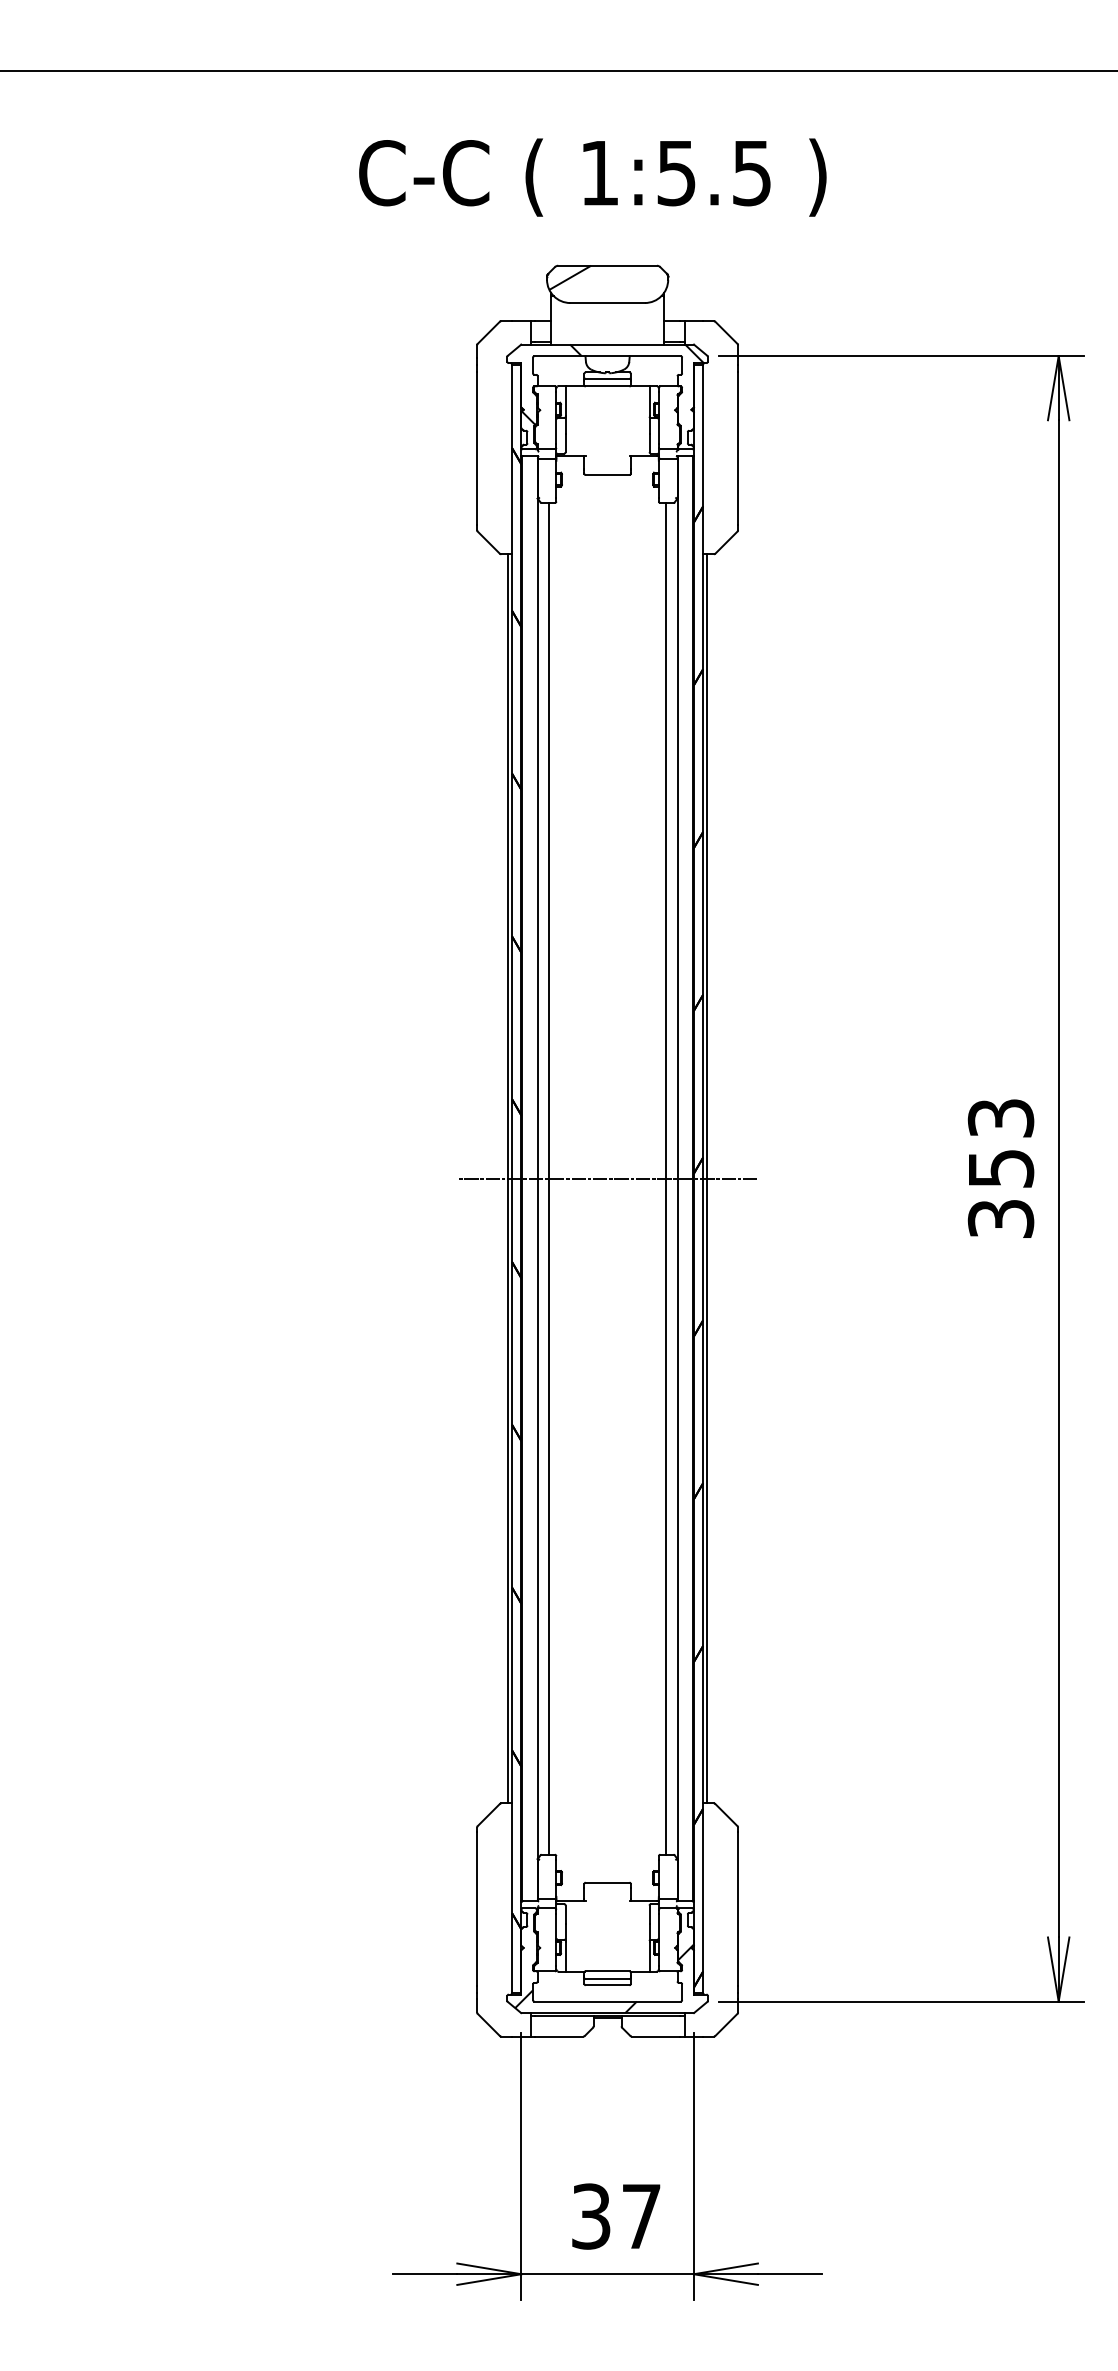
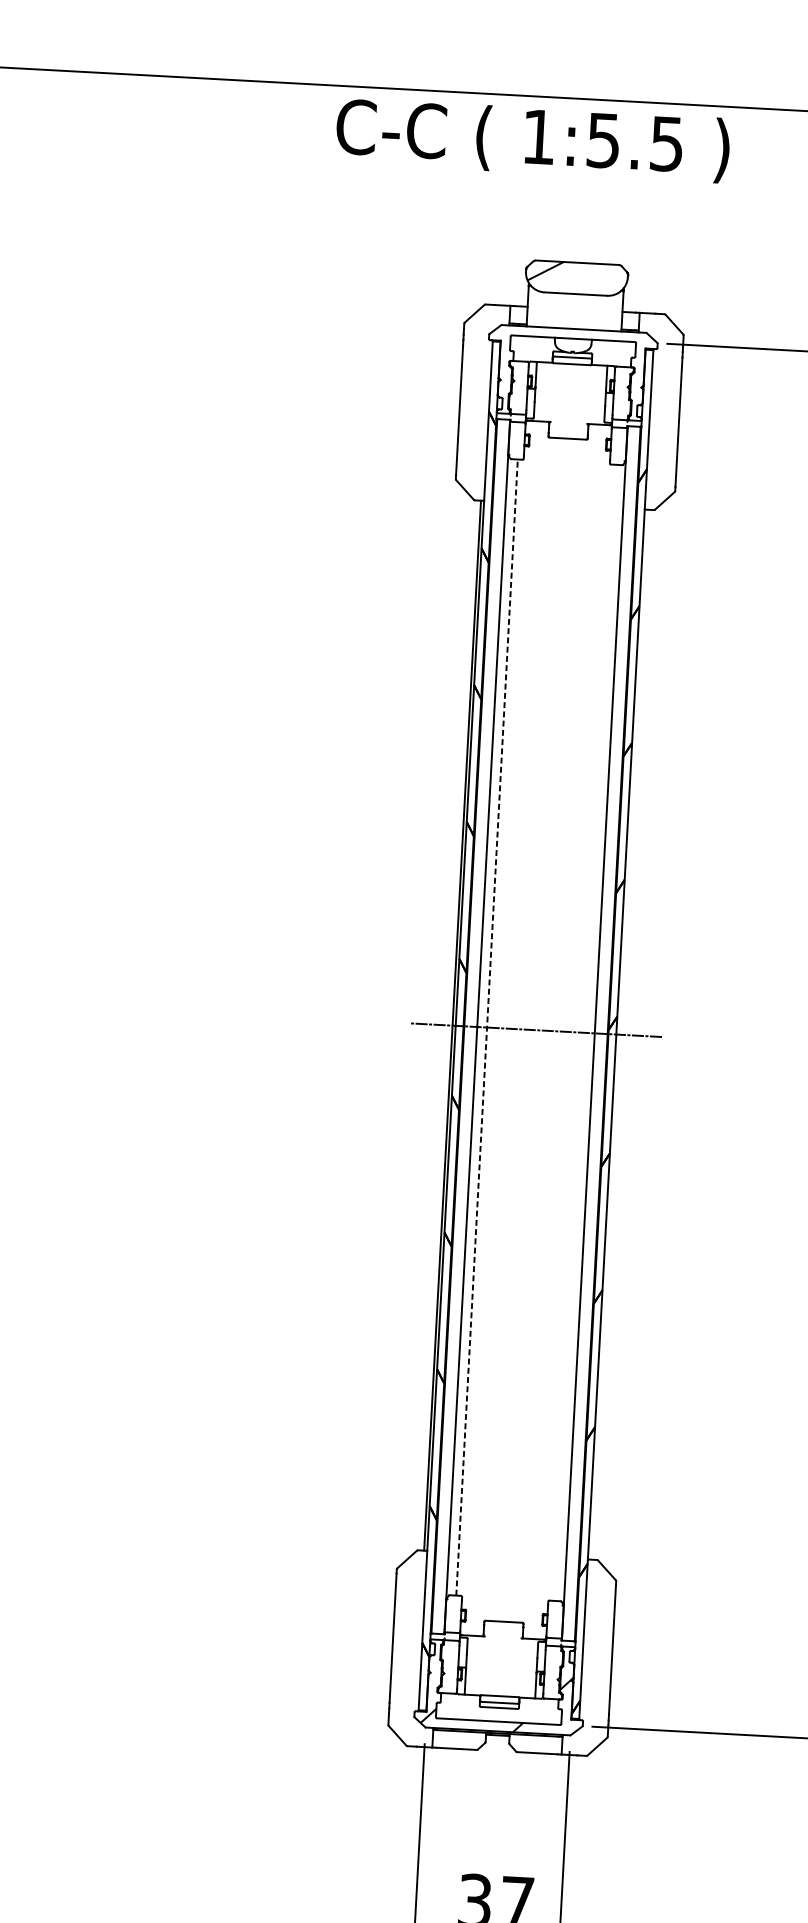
text: (592, 177) -> (532, 140), moved
hatch: (612, 384) -> (576, 362), removed
line: (549, 1178) -> (487, 1027), solid -> dashed
line: (665, 1178) -> (584, 1032), removed
line: (706, 1178) -> (619, 1034), removed

